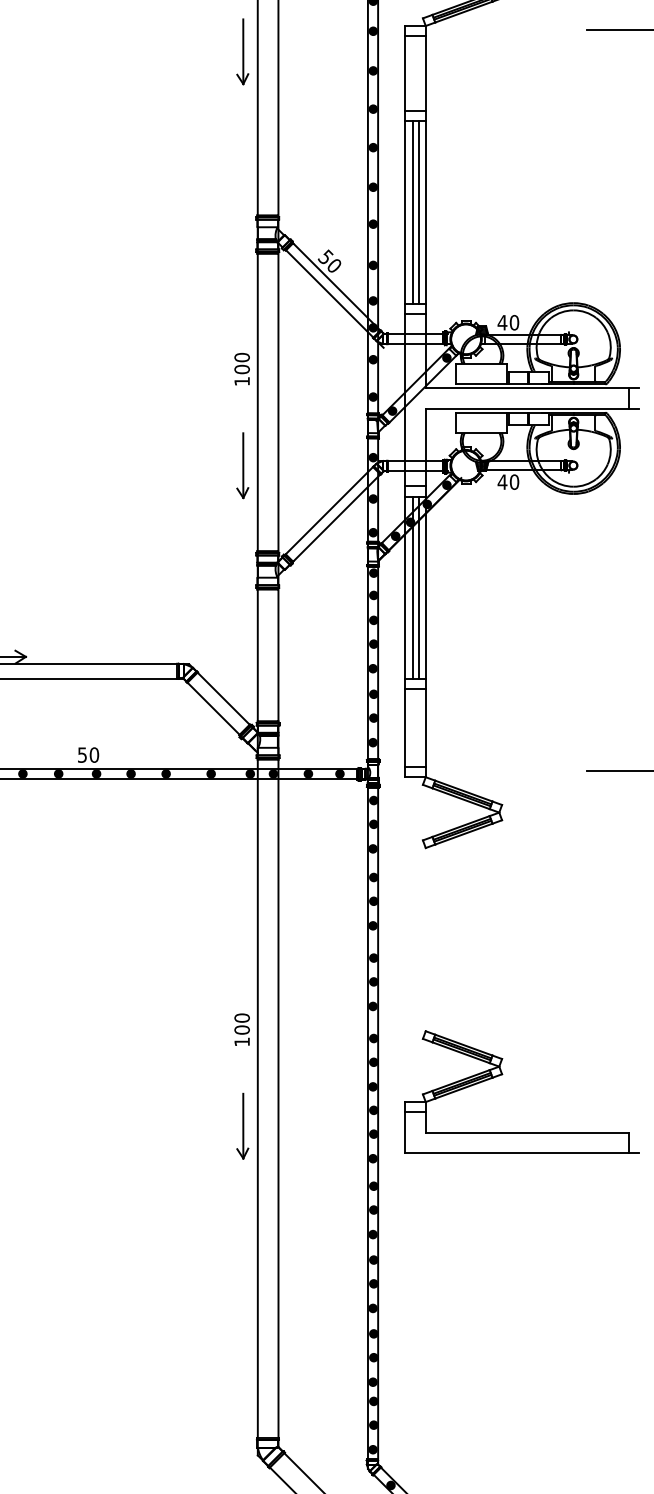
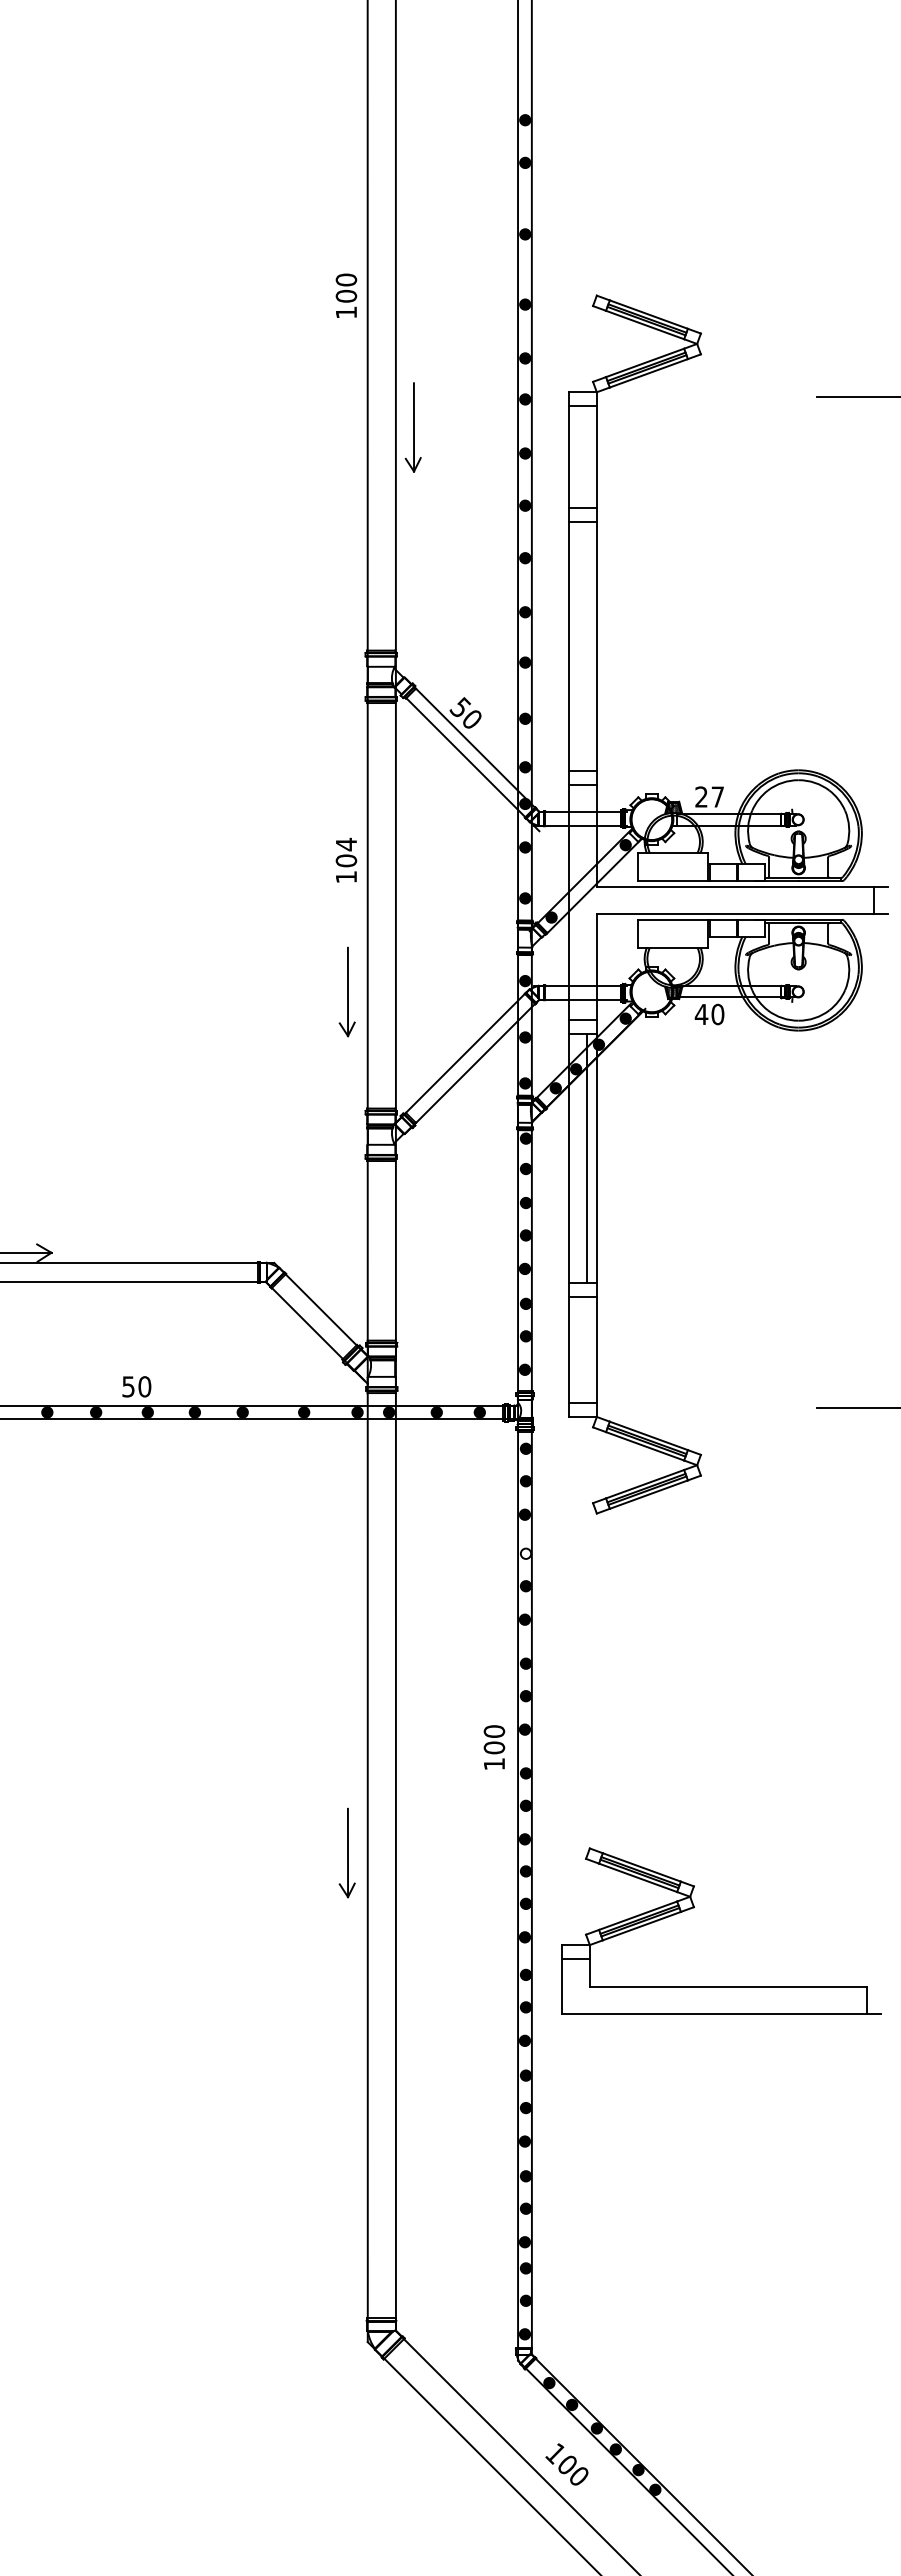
part: (242, 51) -> (412, 427), moved
line: (412, 211) -> (578, 645), removed
line: (418, 211) -> (587, 645), removed
text: (508, 322) -> (709, 796), 40 -> 27
text: (242, 357) -> (346, 844), 100 -> 104
line: (412, 587) -> (578, 1158), removed
fill: (373, 877) -> (525, 1553), removed
text: (242, 1029) -> (494, 1747), moved
part: (502, 1074) -> (694, 1907), moved
part: (242, 1125) -> (346, 1852), moved

